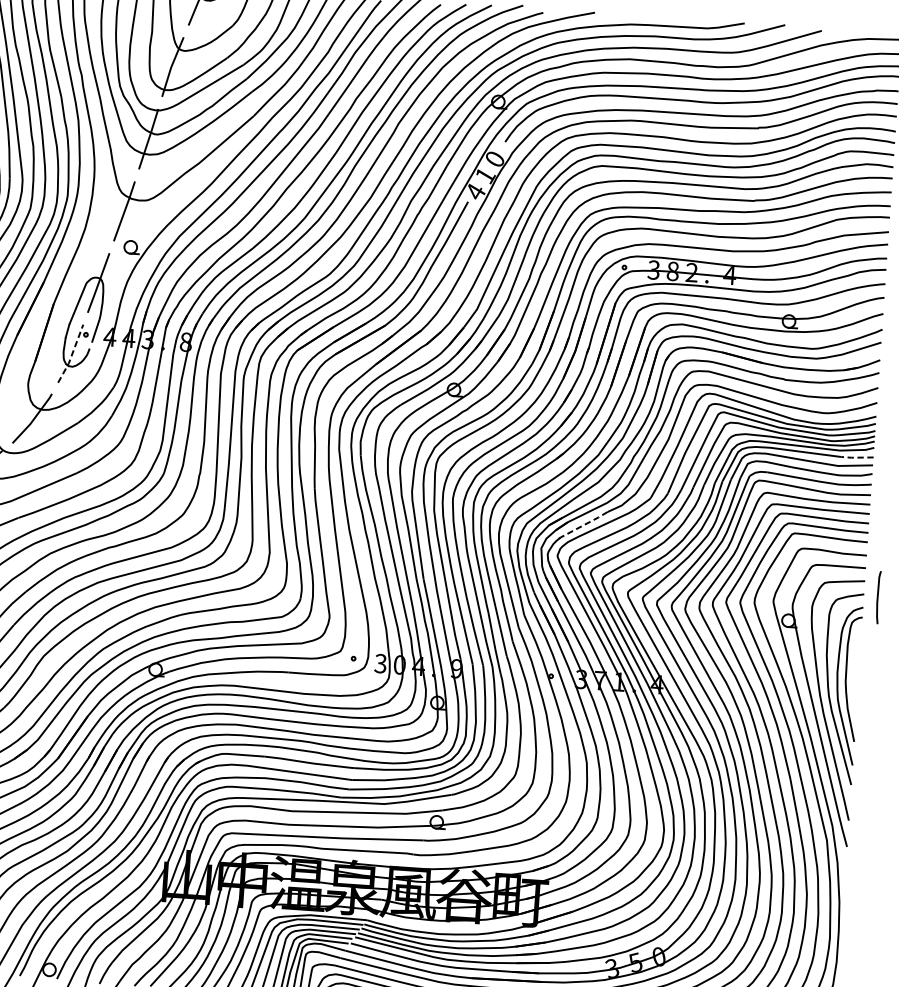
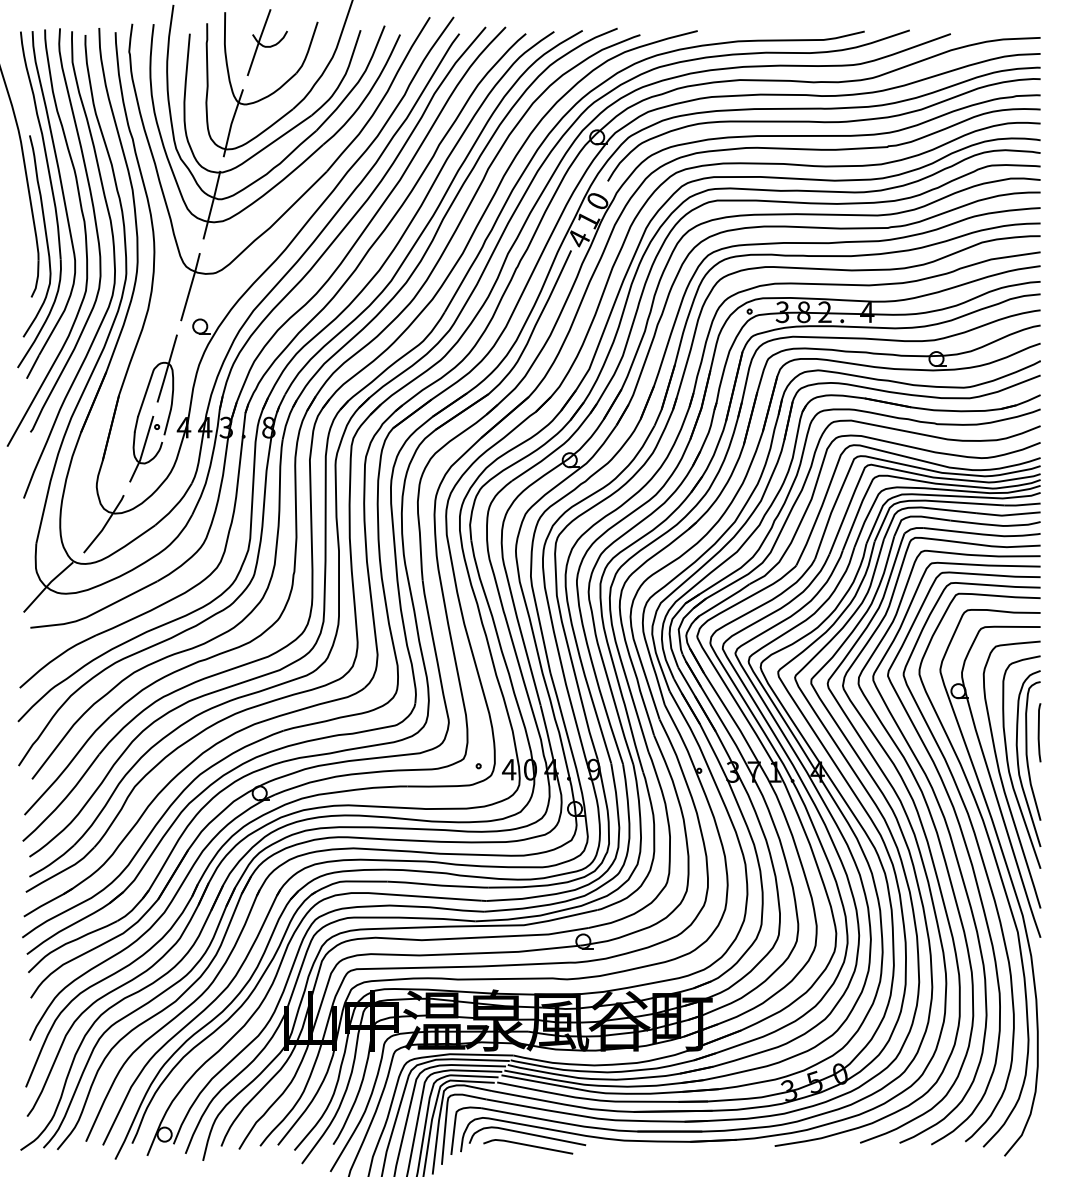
line: (72, 355) -> (143, 450), dashed -> solid
line: (856, 458) -> (1021, 505), dashed -> solid
line: (582, 525) -> (722, 601), dashed -> solid
curve: (878, 597) -> (1039, 732), moved
text: (380, 663) -> (508, 769), 3 -> 4

